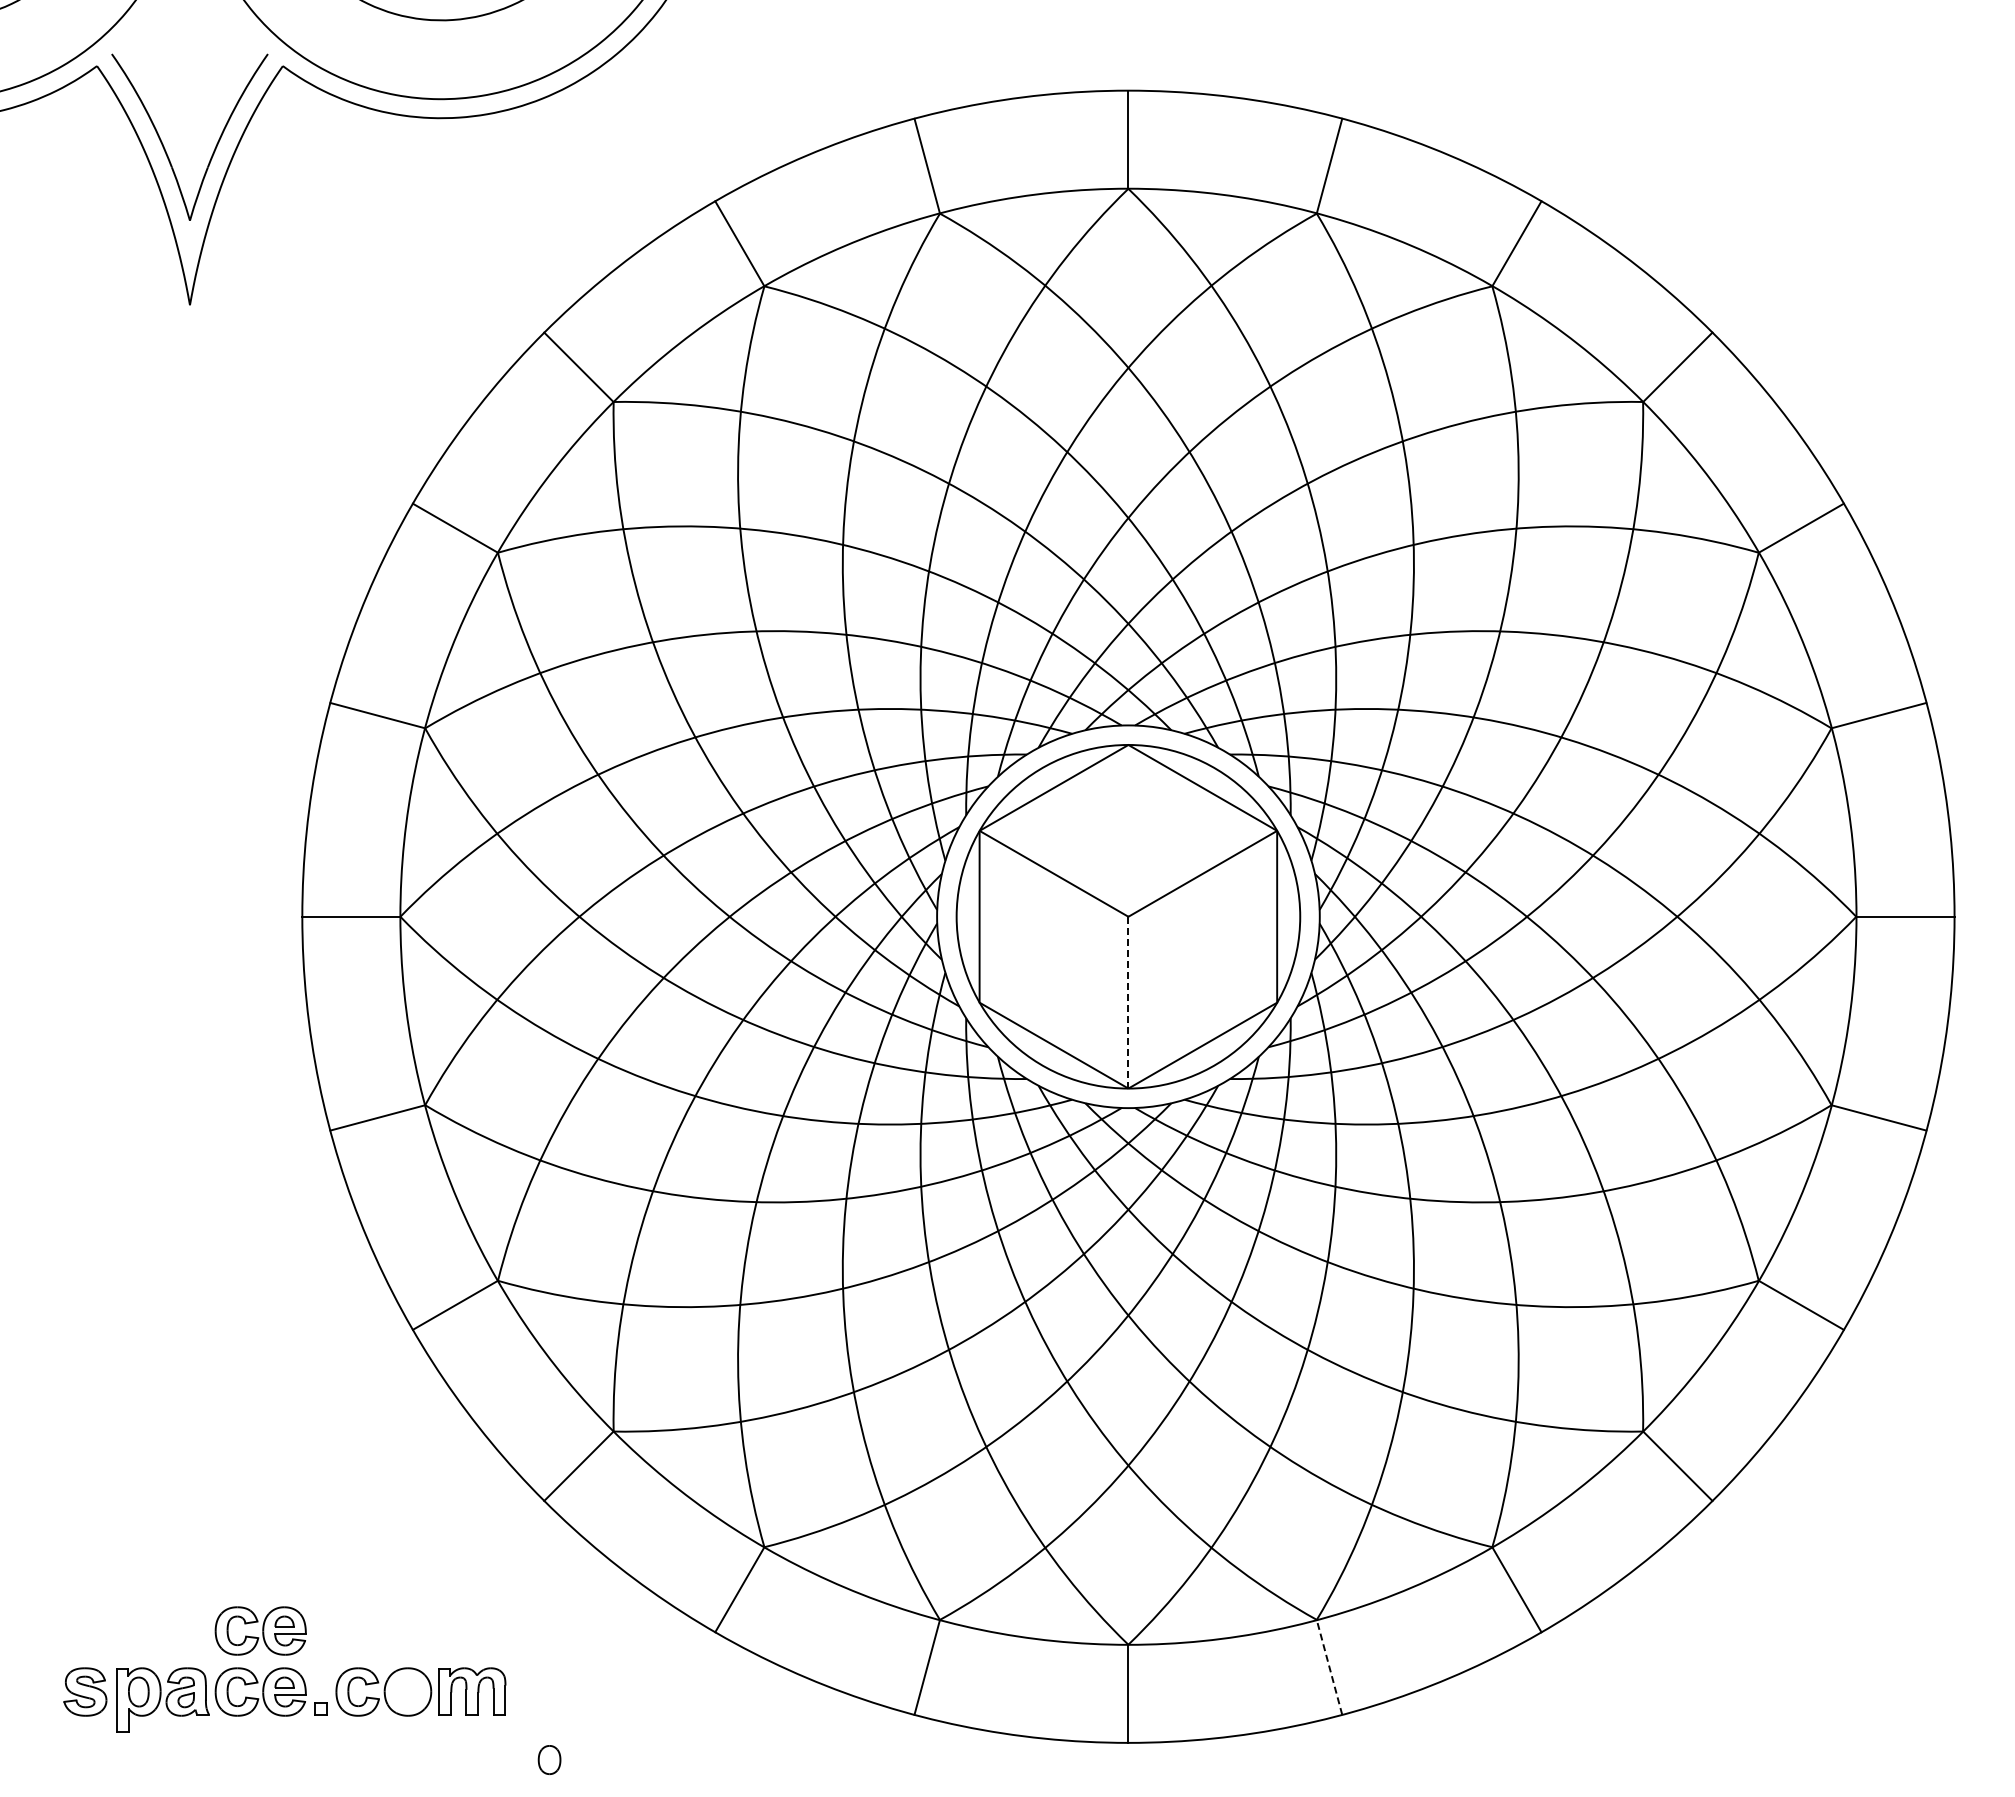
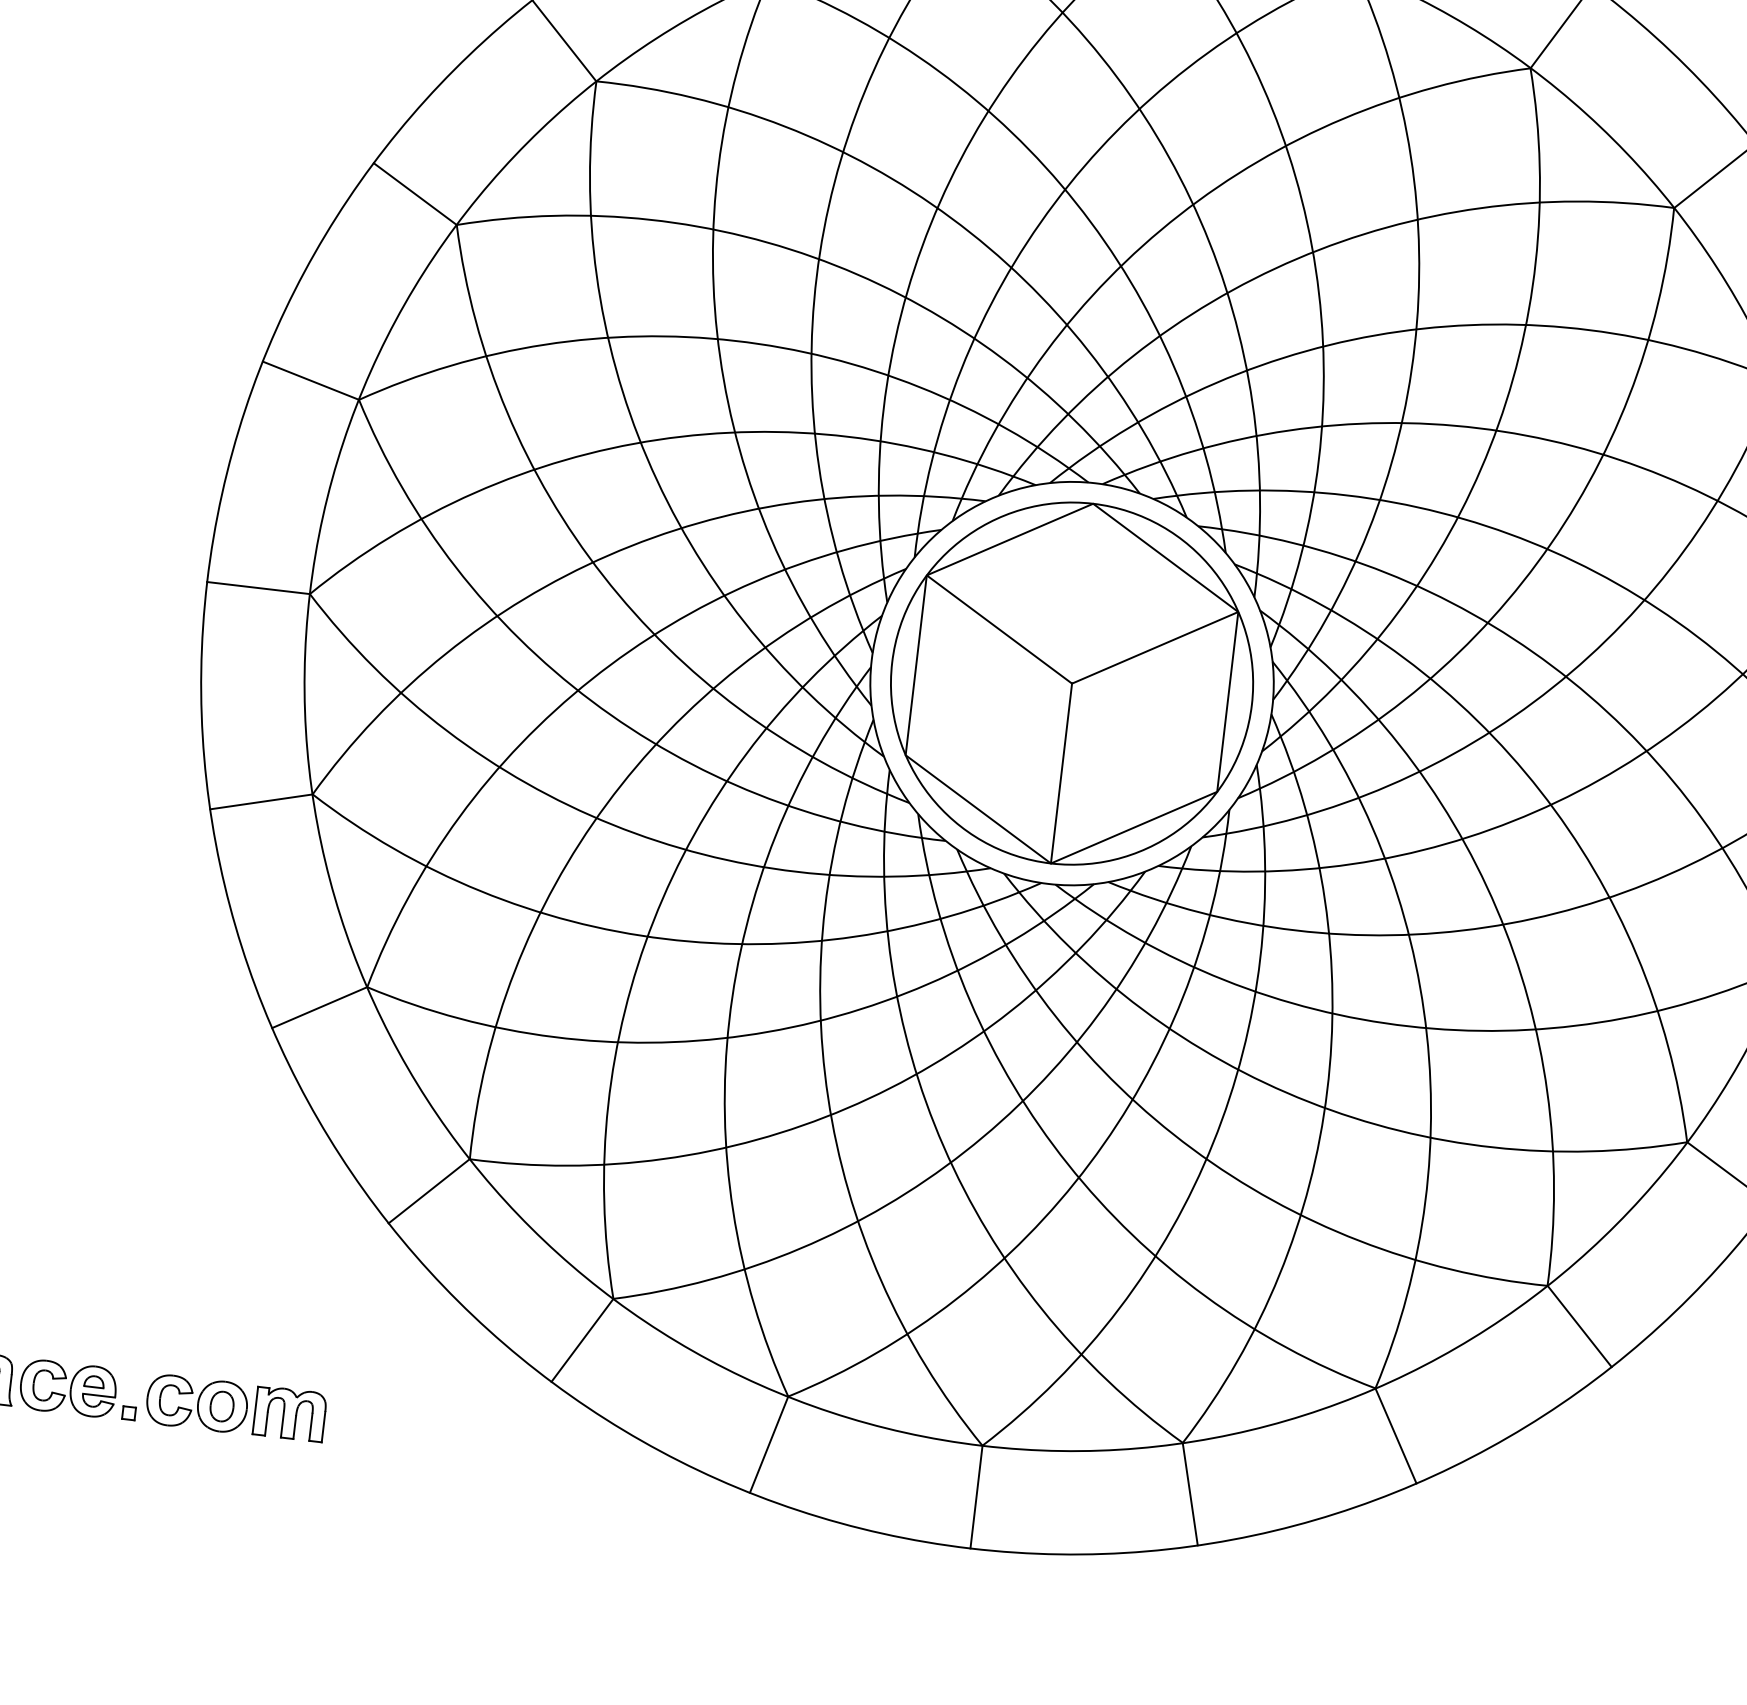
line: (1128, 1002) -> (1061, 773), dashed -> solid
part: (260, 1630) -> (75, 1324), removed
line: (1329, 1666) -> (1190, 1493), dashed -> solid
part: (549, 1759) -> (222, 1406), moved

